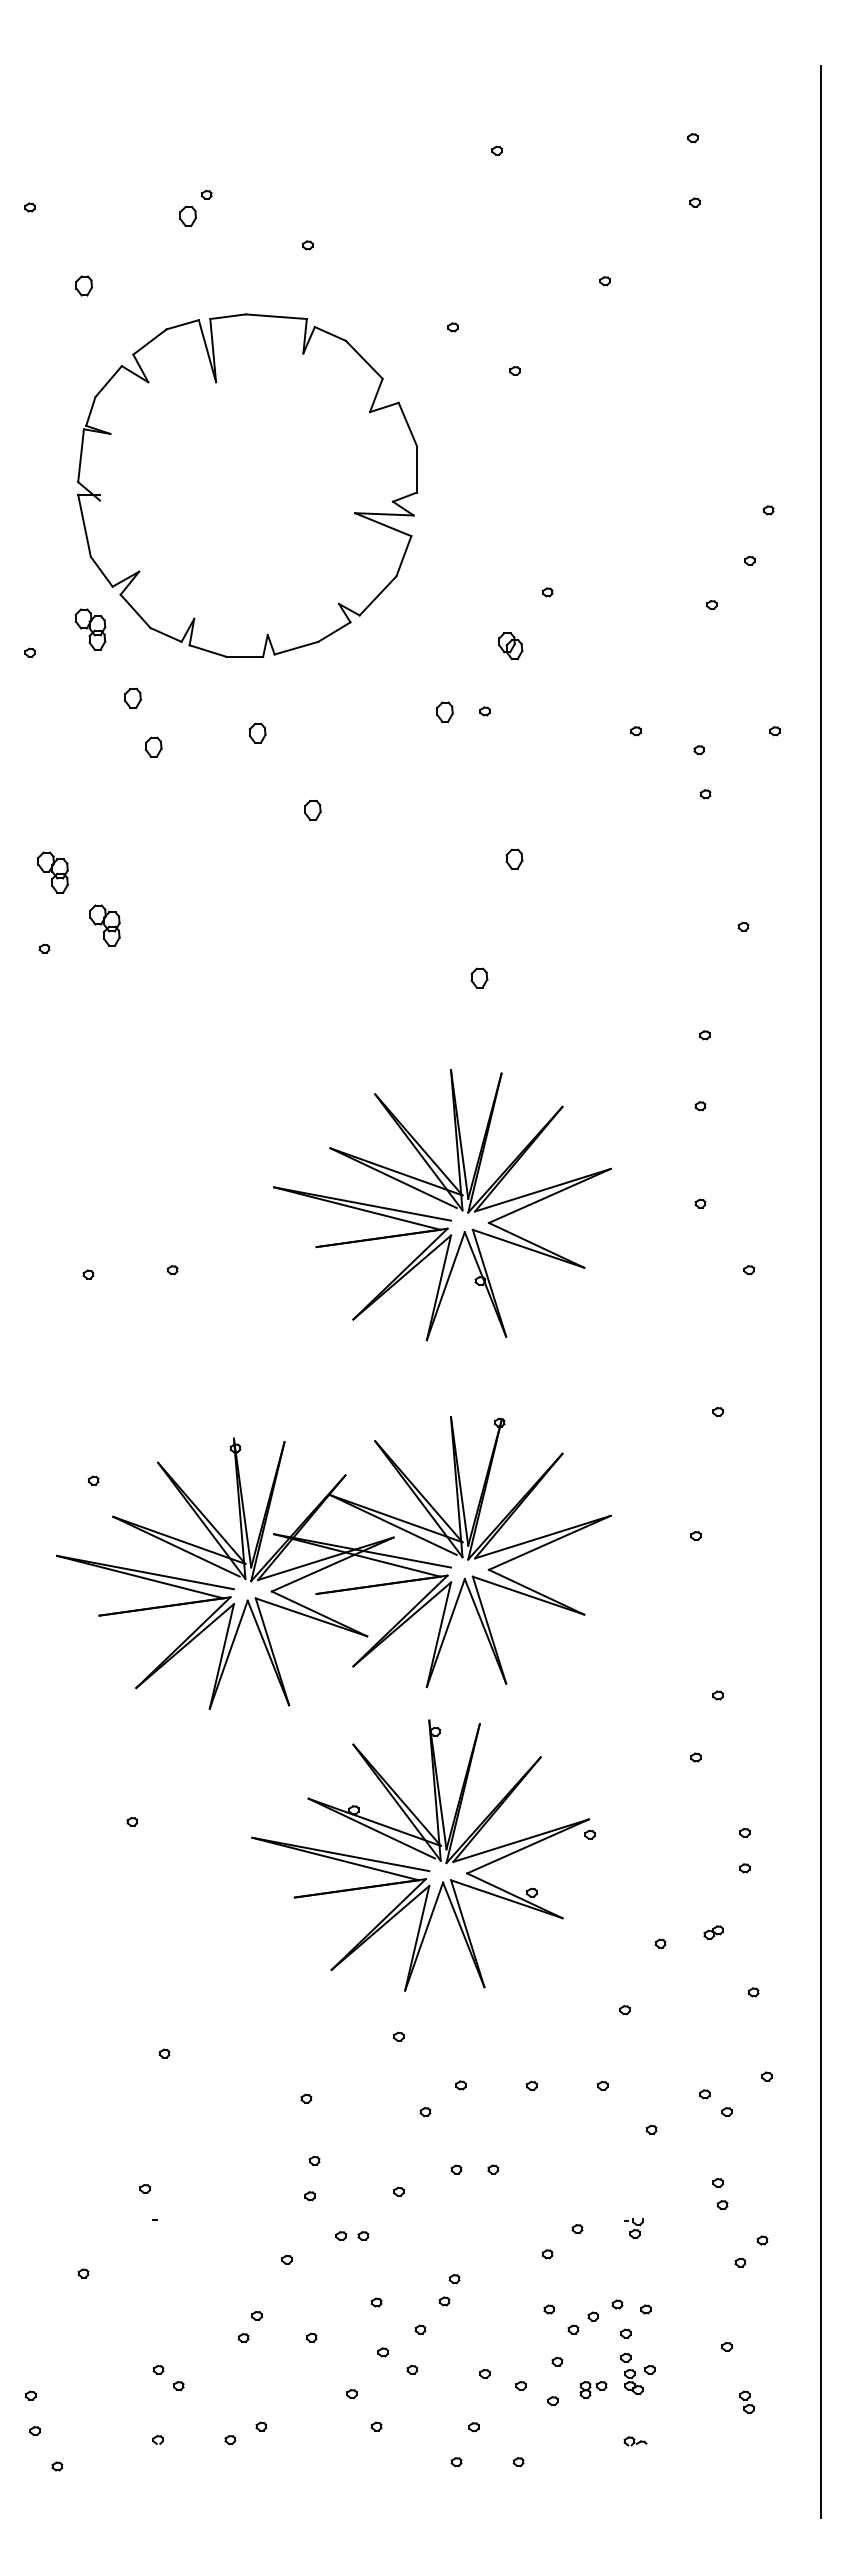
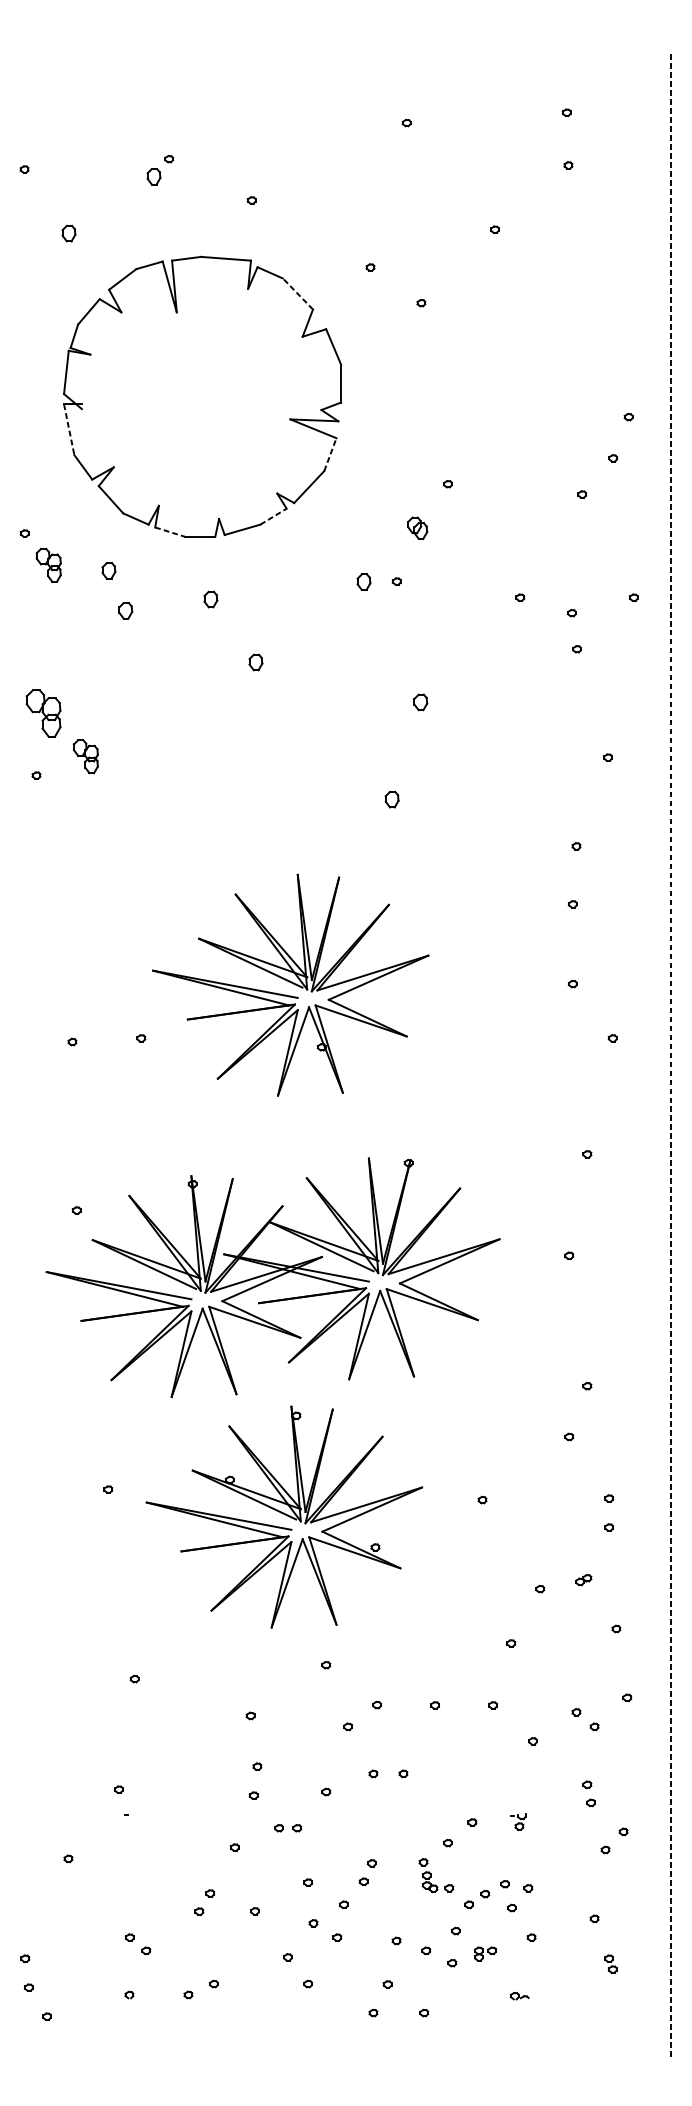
line: (363, 359) -> (297, 293), solid -> dashed
line: (84, 525) -> (69, 429), solid -> dashed
line: (404, 555) -> (330, 454), solid -> dashed
part: (90, 629) -> (48, 565), moved
line: (334, 632) -> (273, 516), solid -> dashed
line: (208, 651) -> (170, 532), solid -> dashed
part: (52, 872) -> (43, 713), size x1.4
part: (442, 1205) -> (290, 985), moved
line: (820, 1292) -> (671, 1056), solid -> dashed
part: (420, 1855) -> (284, 1517), moved
part: (631, 2373) -> (428, 1875), moved

